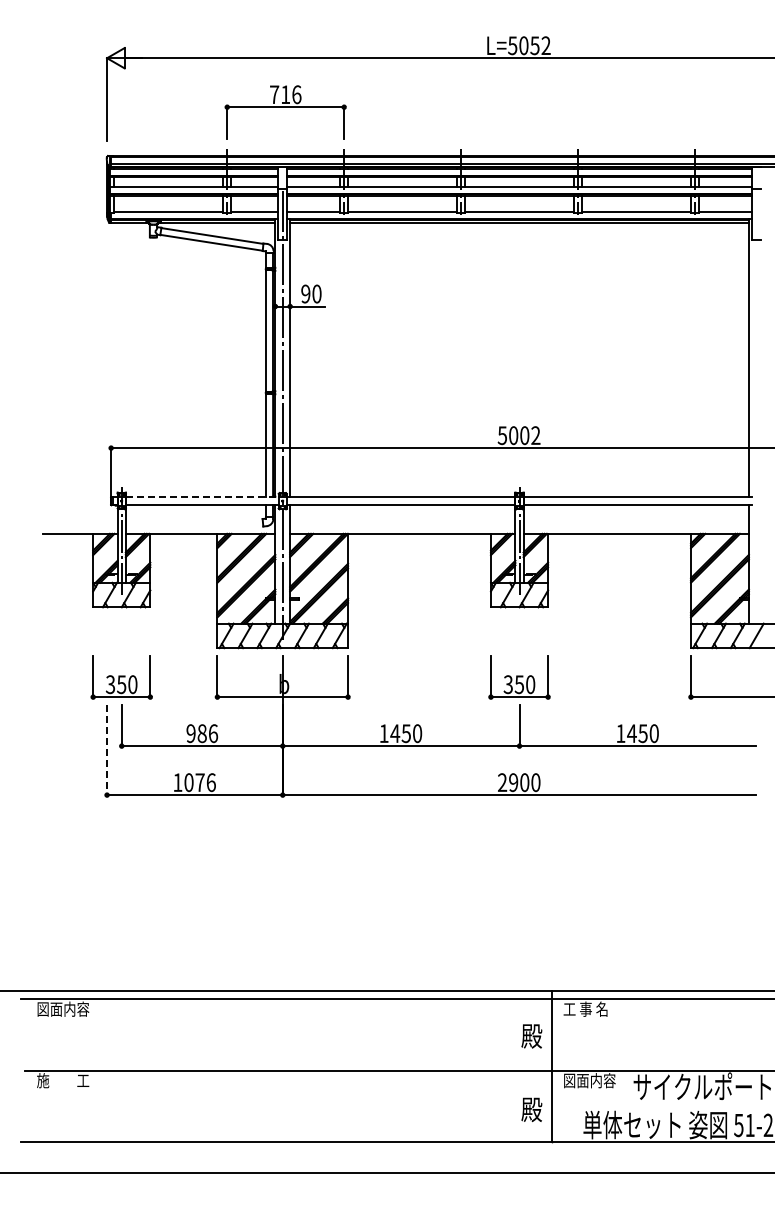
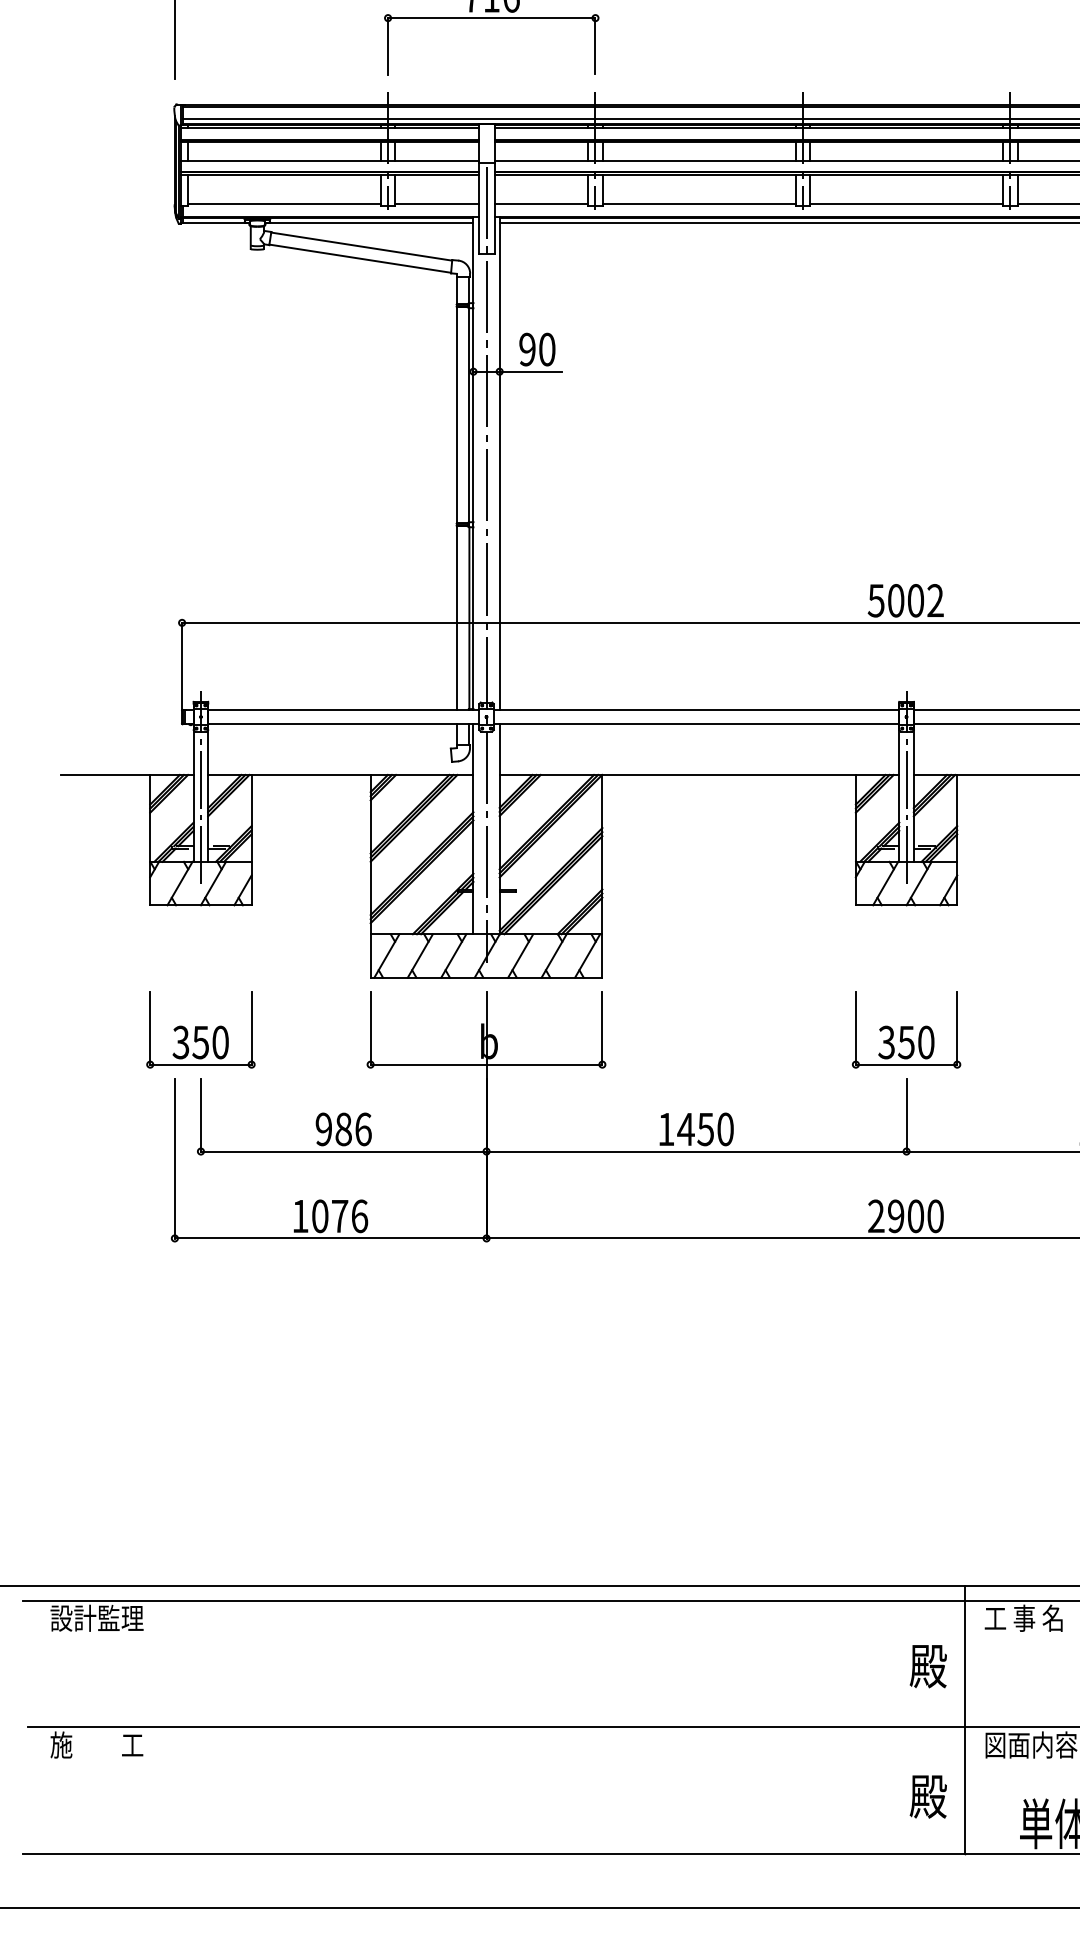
line: (202, 497) -> (344, 710), dashed -> solid
line: (107, 750) -> (175, 1159), dashed -> solid
text: (63, 1008) -> (97, 1617), 図面内容 -> 設計監理

